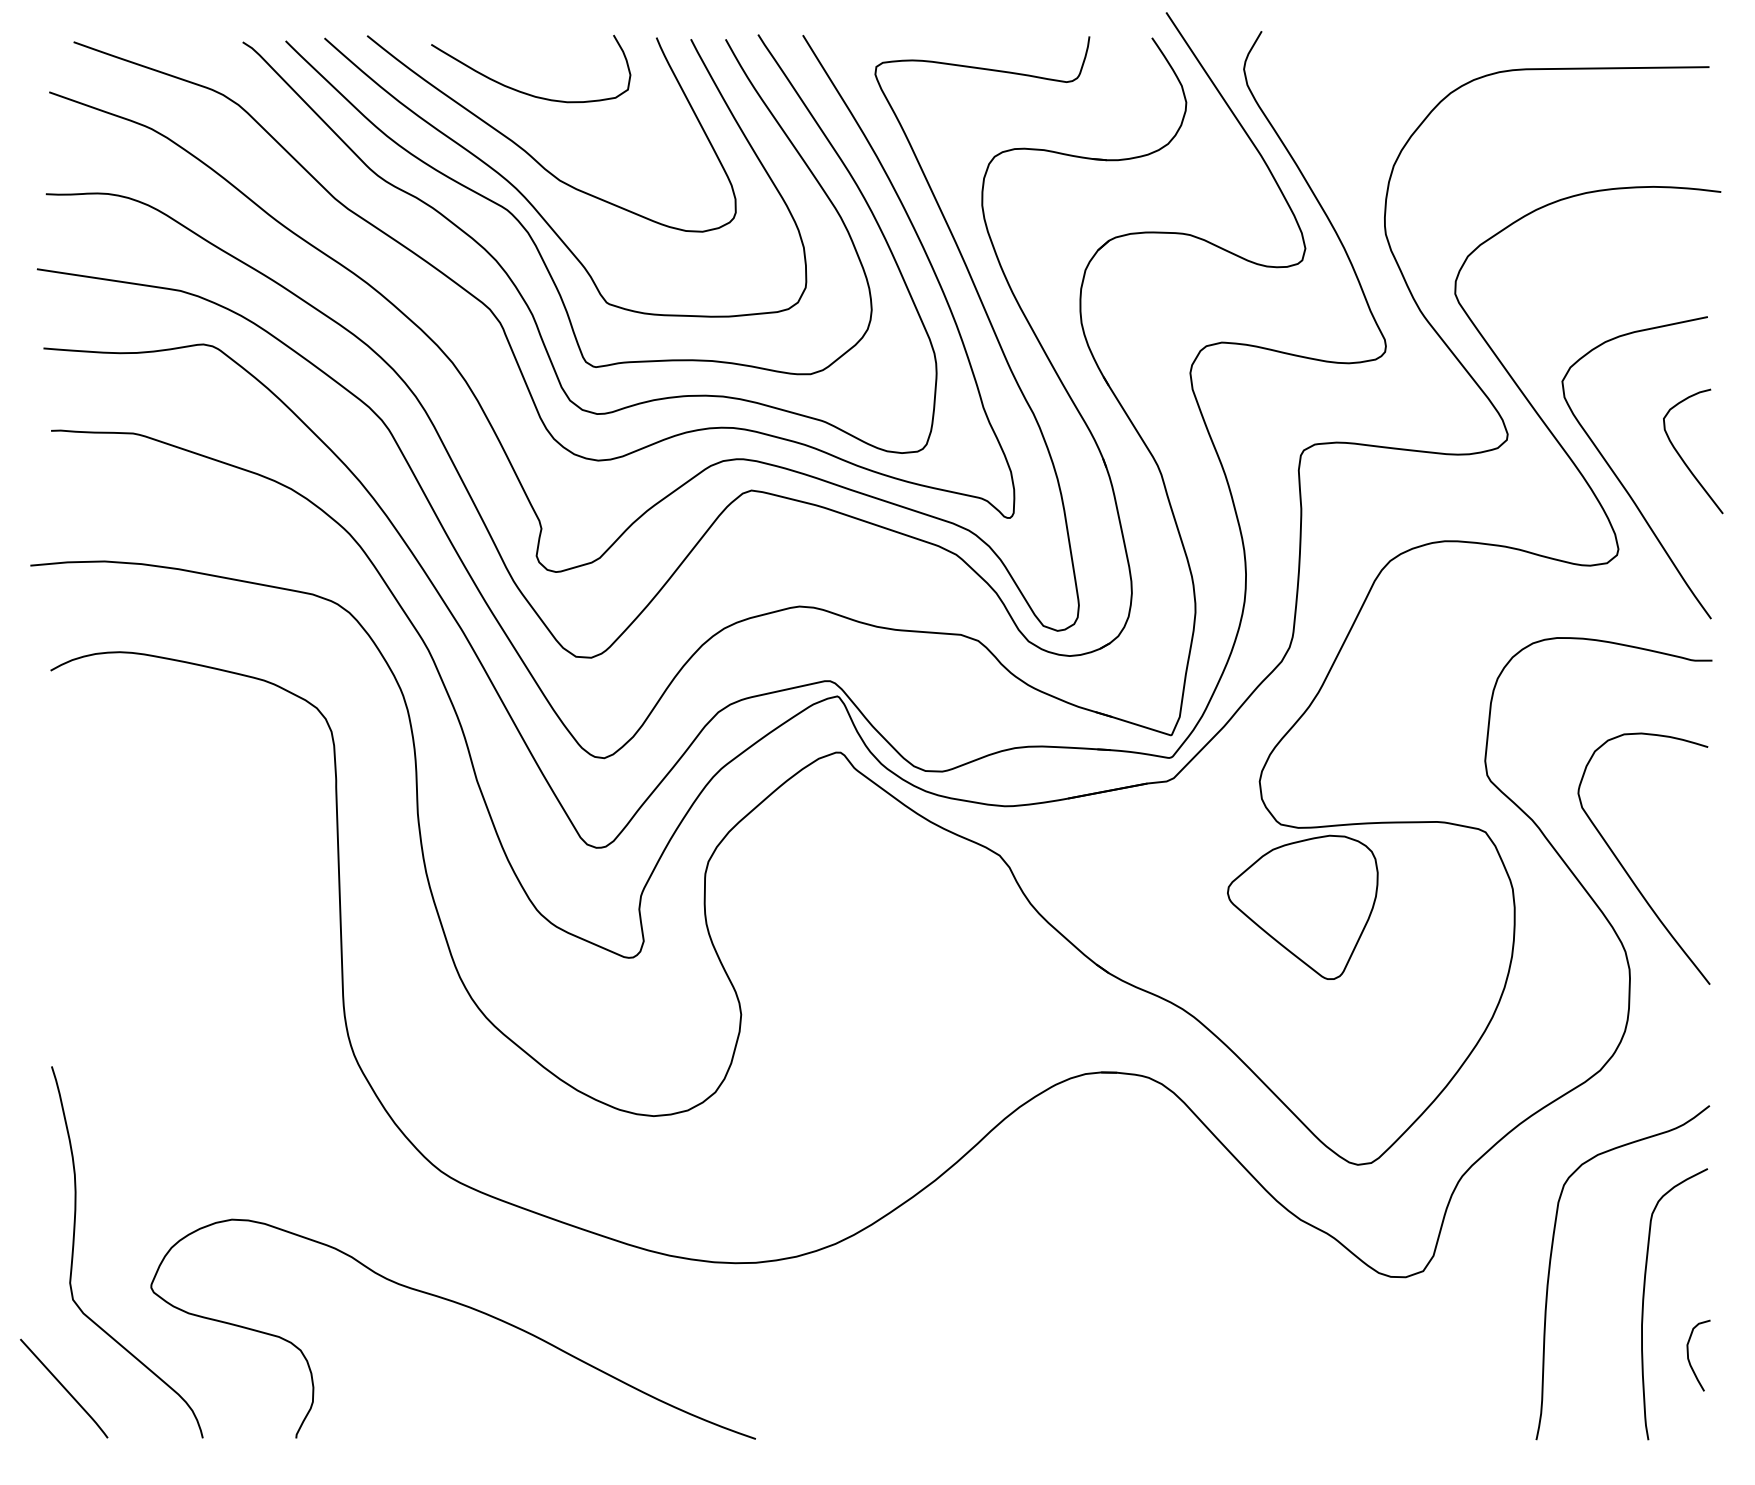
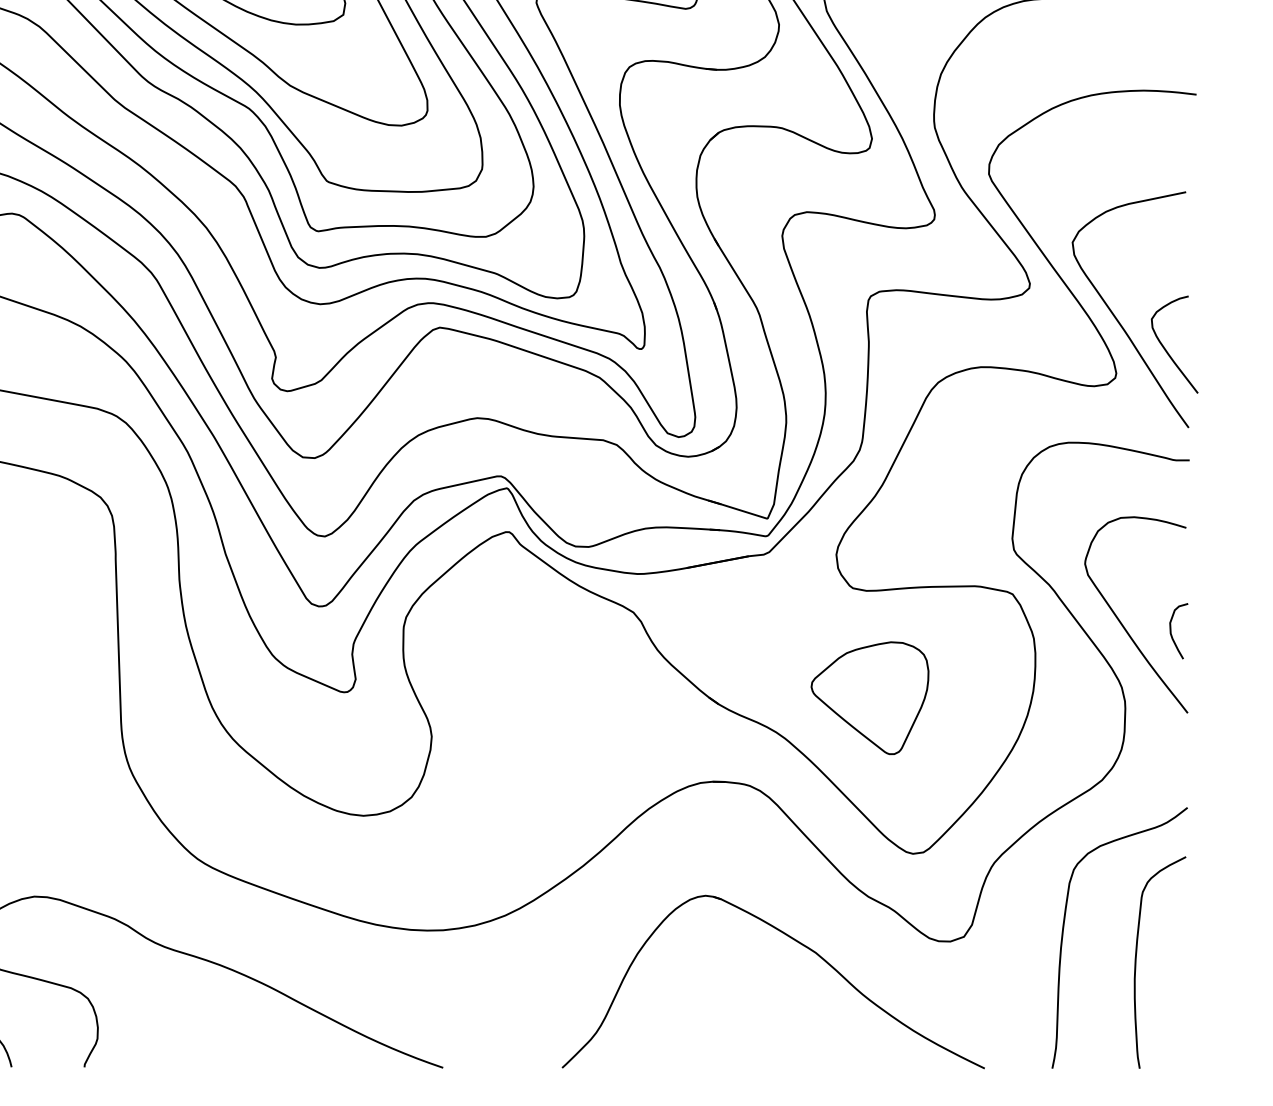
curve: (1684, 460) -> (1167, 351), moved
part: (1302, 906) -> (869, 697), moved
part: (1211, 1279) -> (798, 943), added
curve: (1689, 1358) -> (1171, 633), moved

